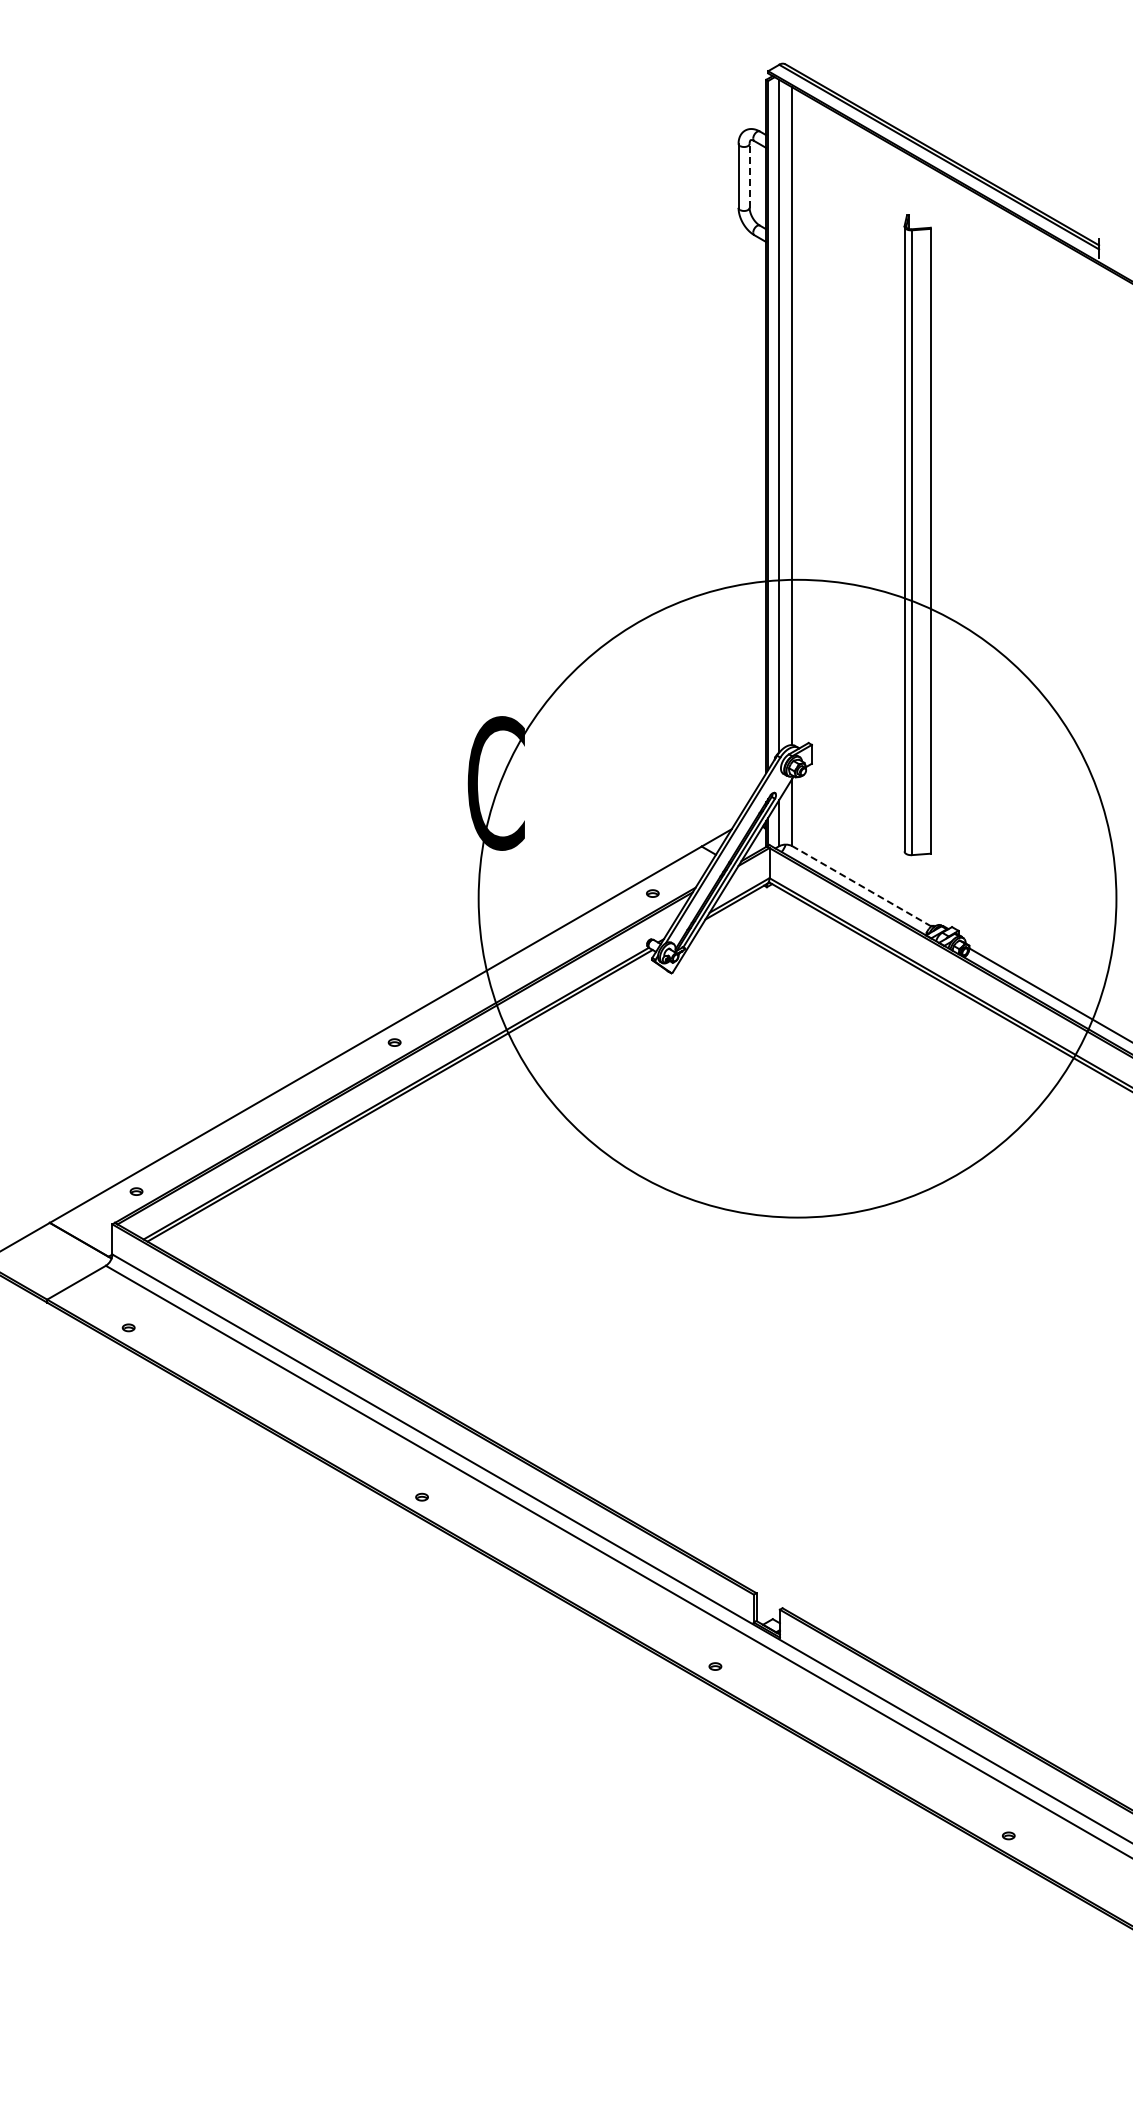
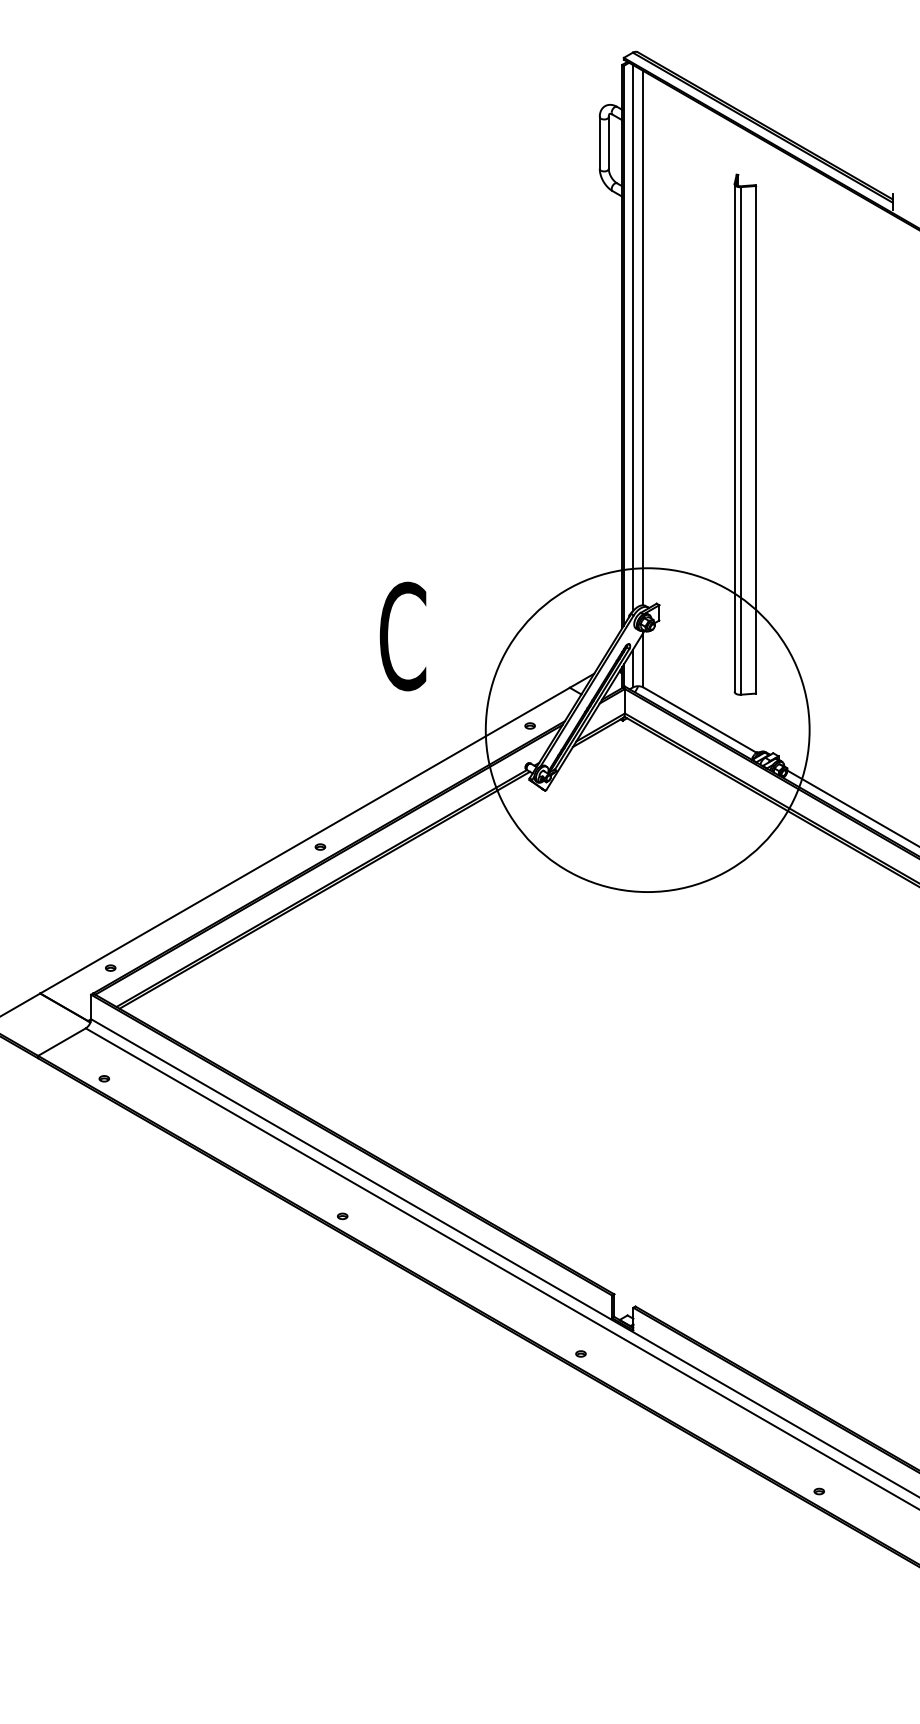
line: (749, 175) -> (608, 142), dashed -> solid
line: (861, 886) -> (699, 720), dashed -> solid
circle: (797, 898) -> (647, 729), size x0.62

